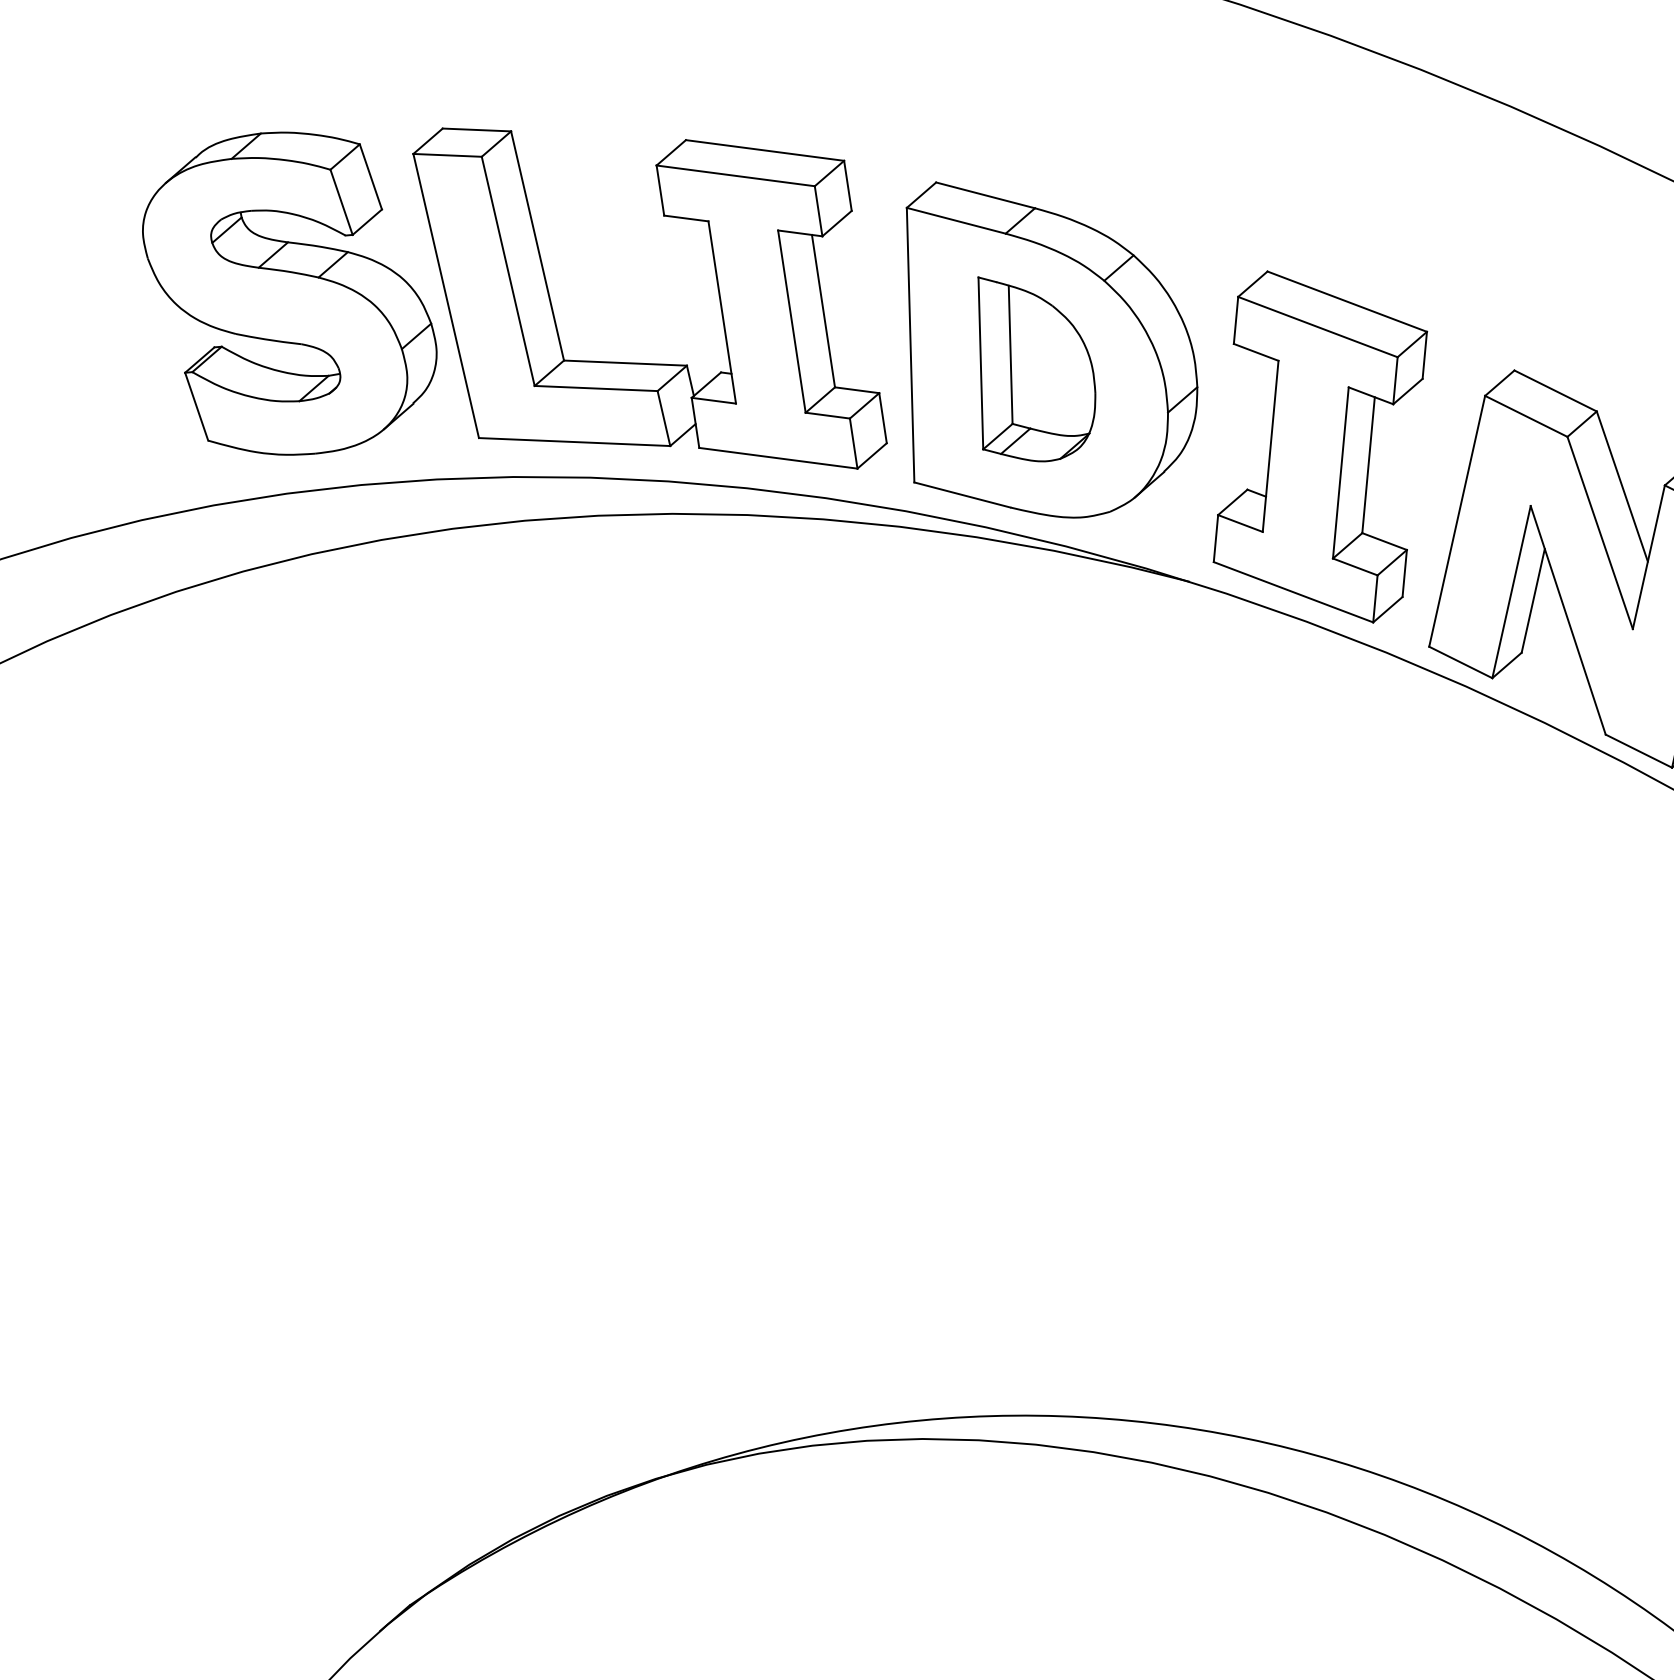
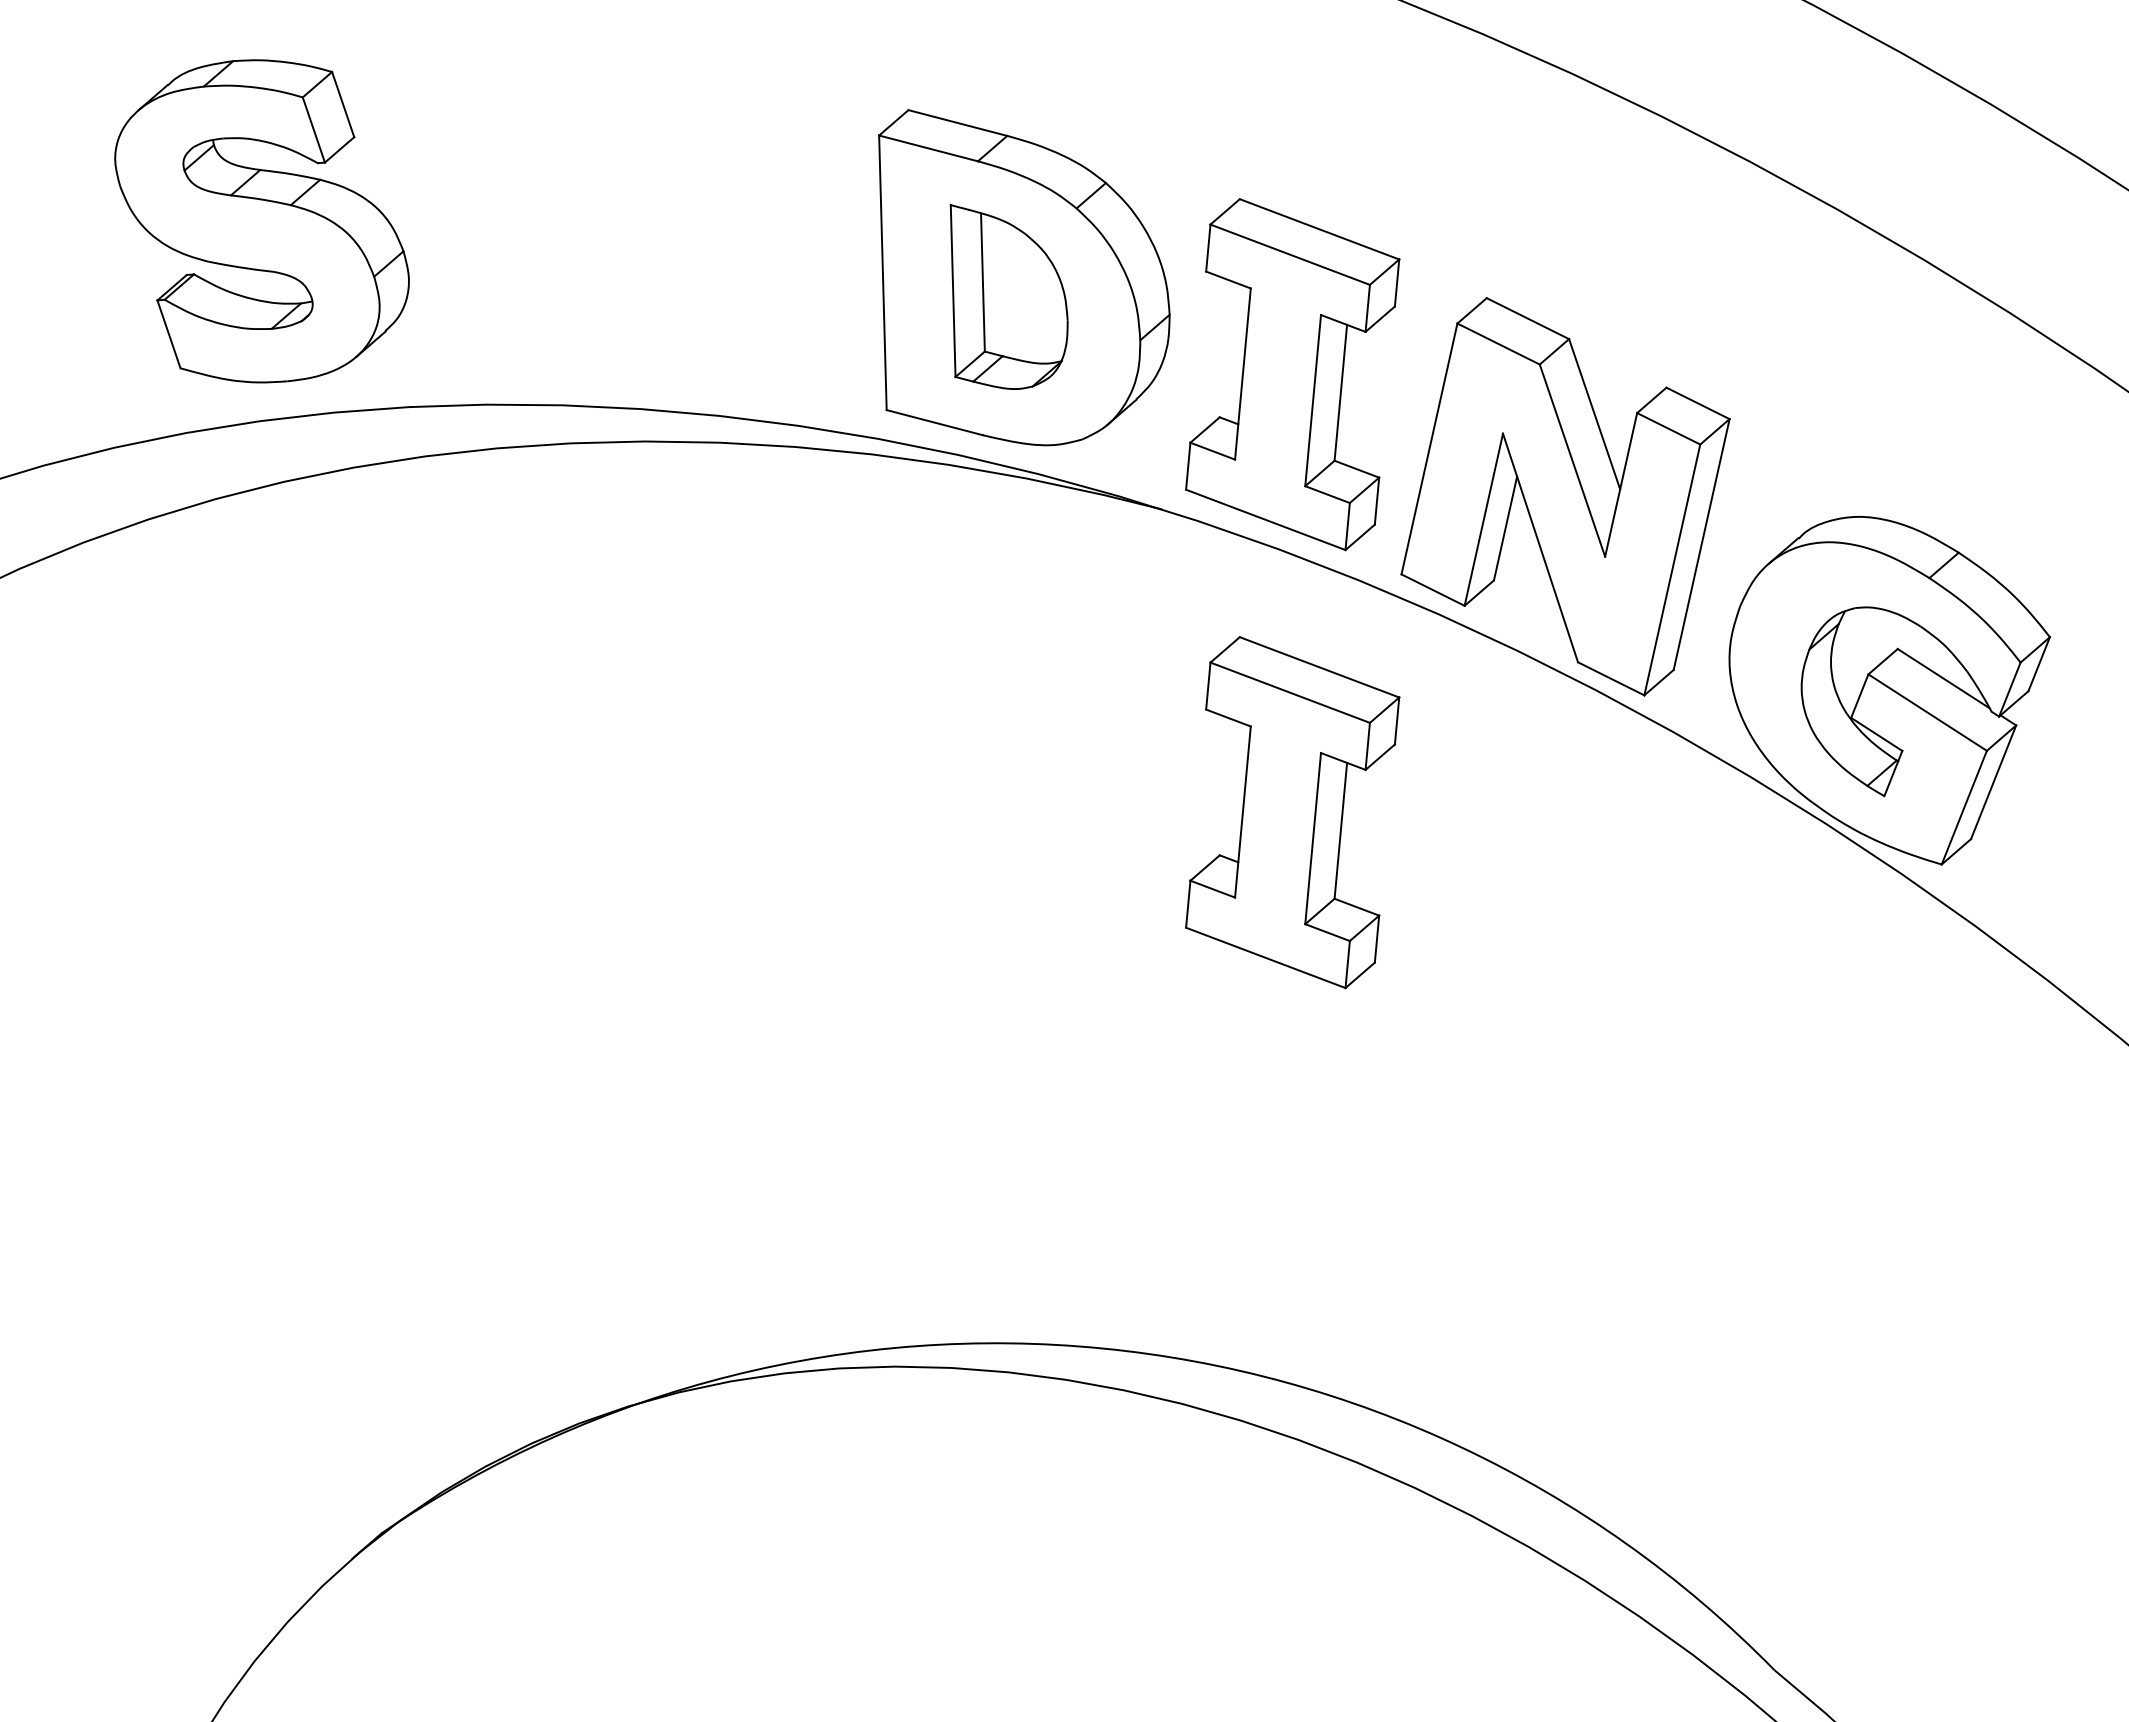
part: (650, 362) -> (622, 290), removed
part: (1320, 884) -> (1292, 812), added

